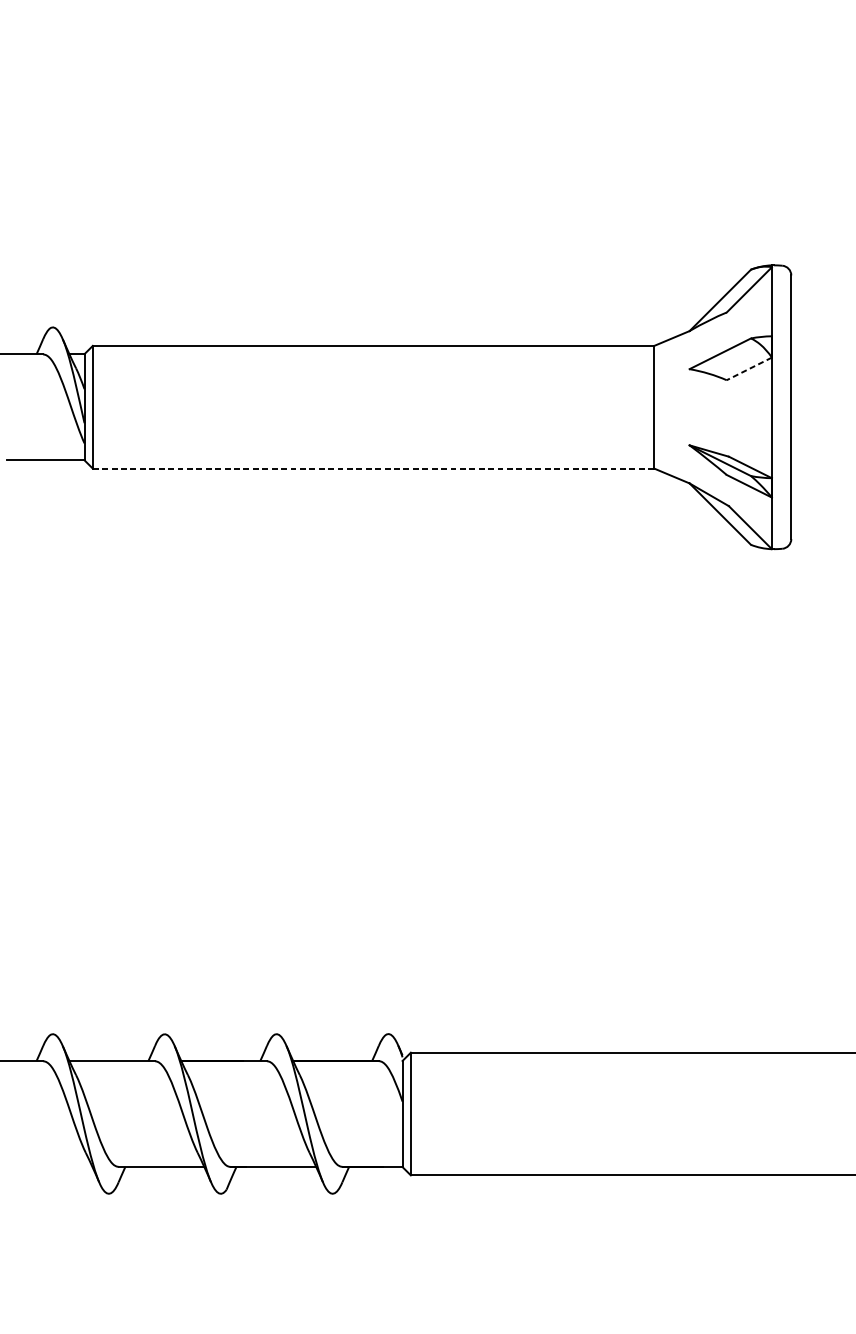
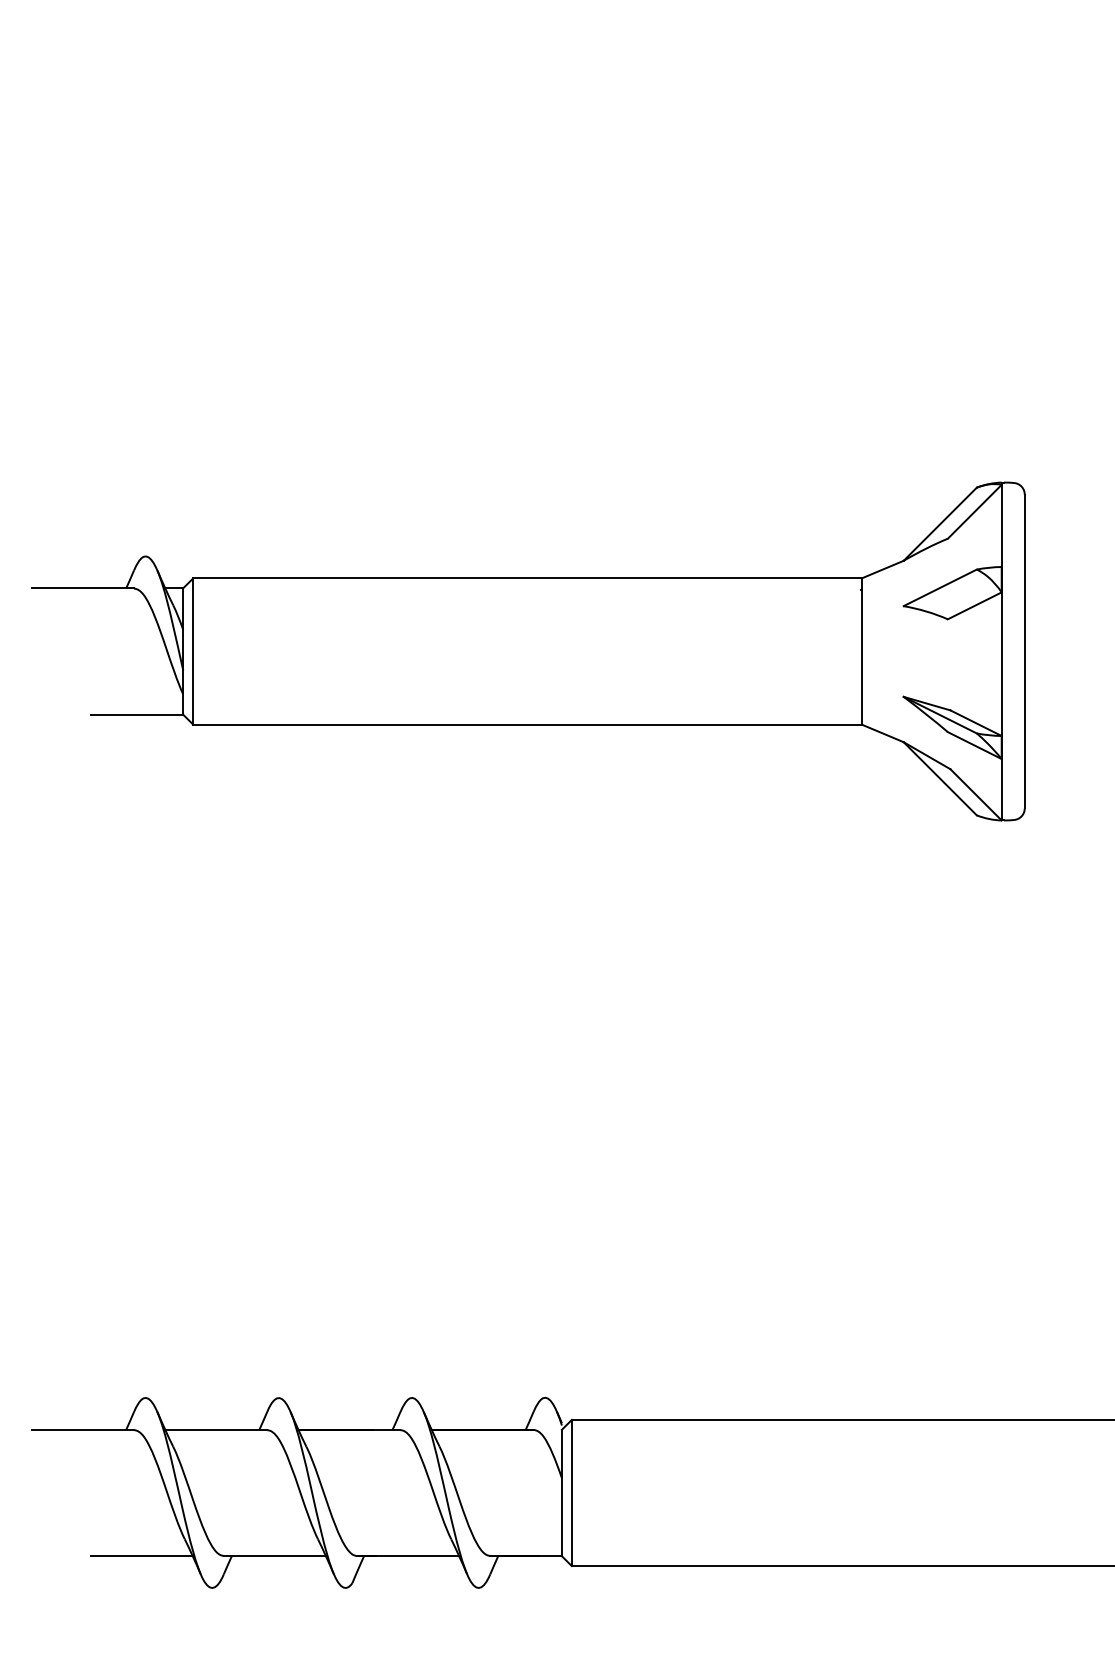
line: (749, 369) -> (974, 606), dashed -> solid
line: (373, 468) -> (527, 724), dashed -> solid
line: (49, 1167) -> (141, 1556), added

